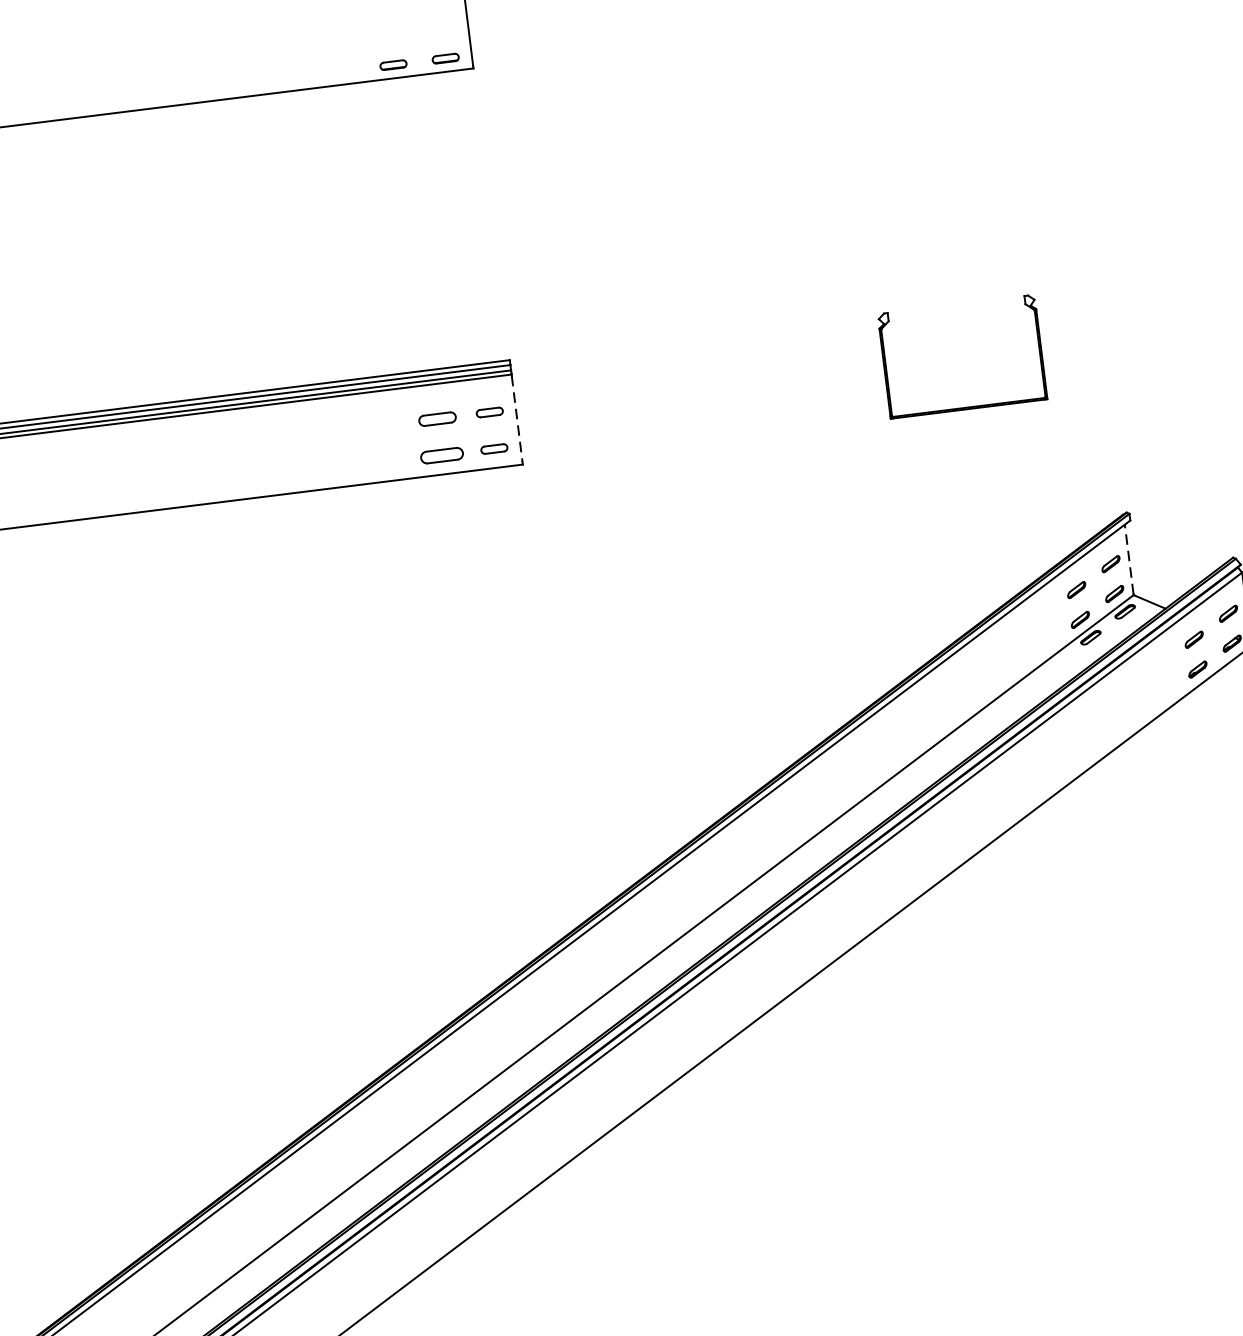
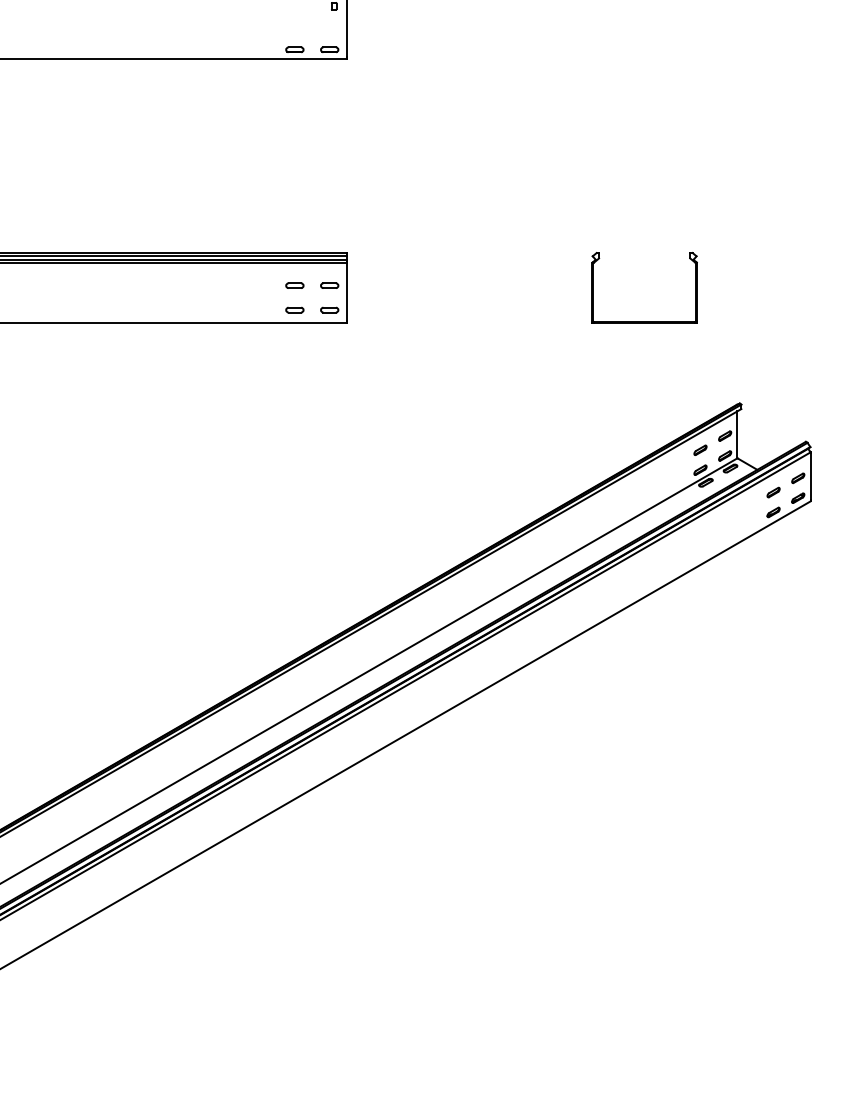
part: (436, 418) -> (294, 285), size x0.71
line: (517, 419) -> (347, 292), dashed -> solid
part: (441, 454) -> (294, 309), size x0.62
line: (1129, 559) -> (737, 434), dashed -> solid

